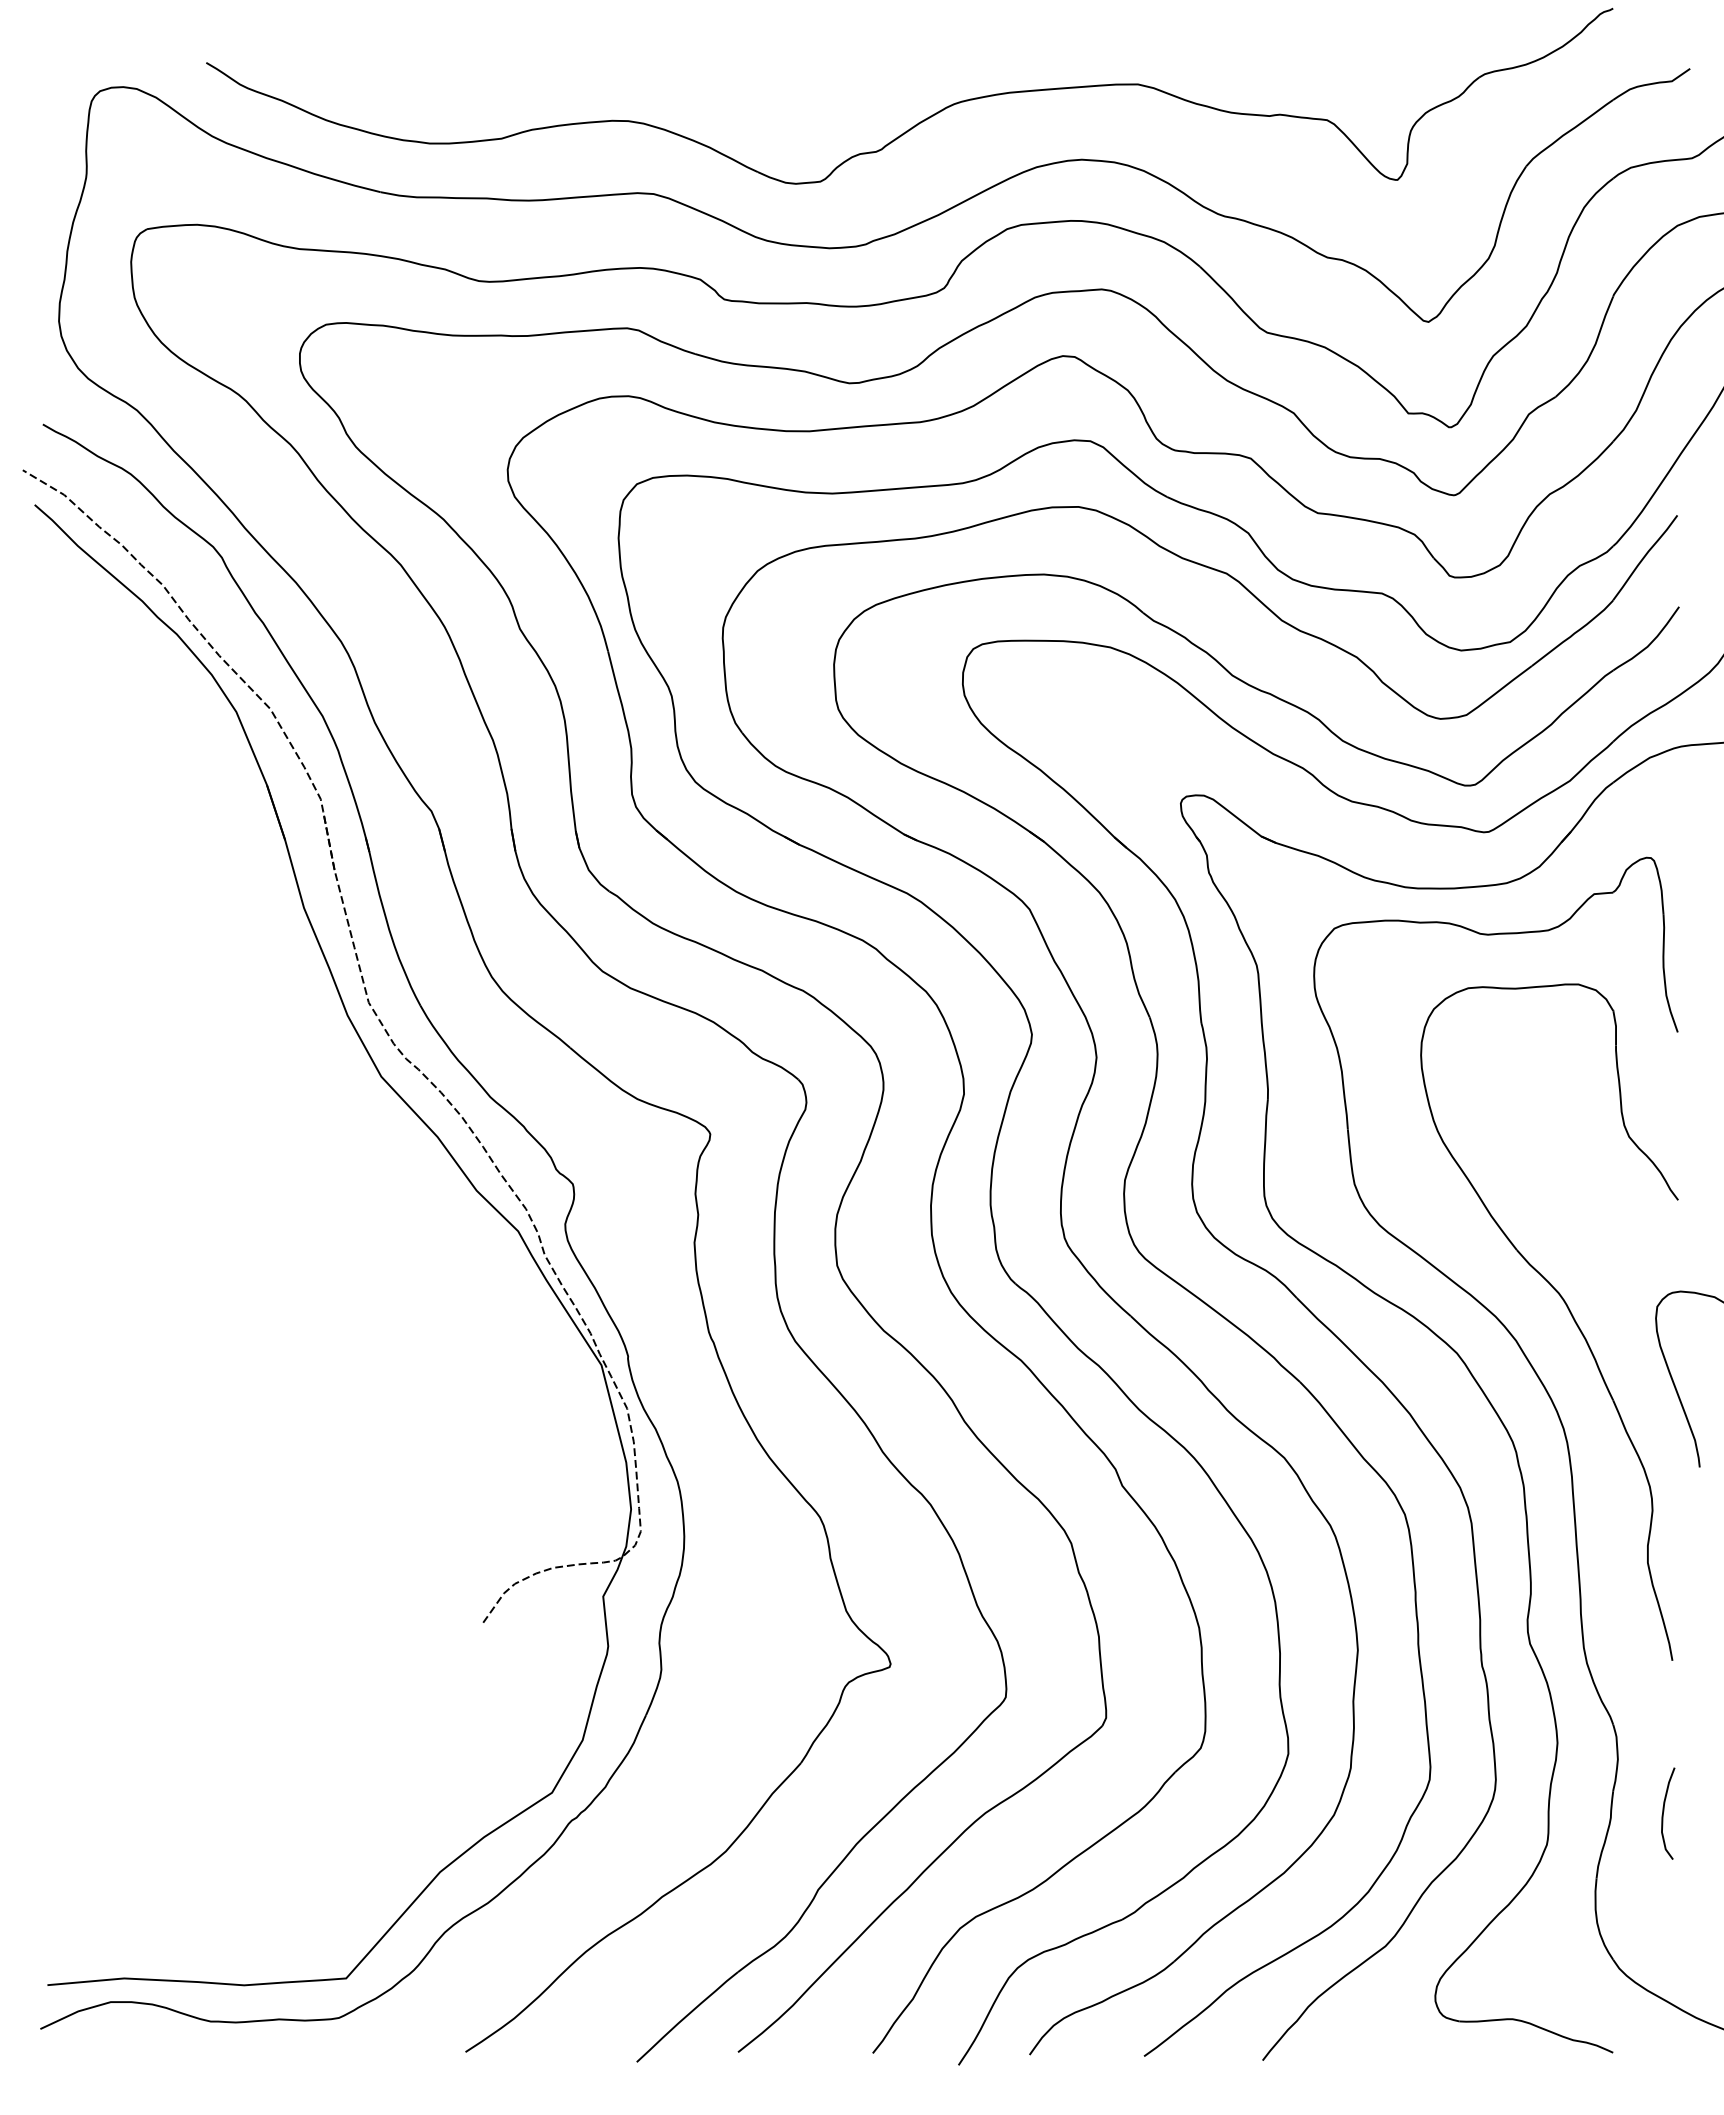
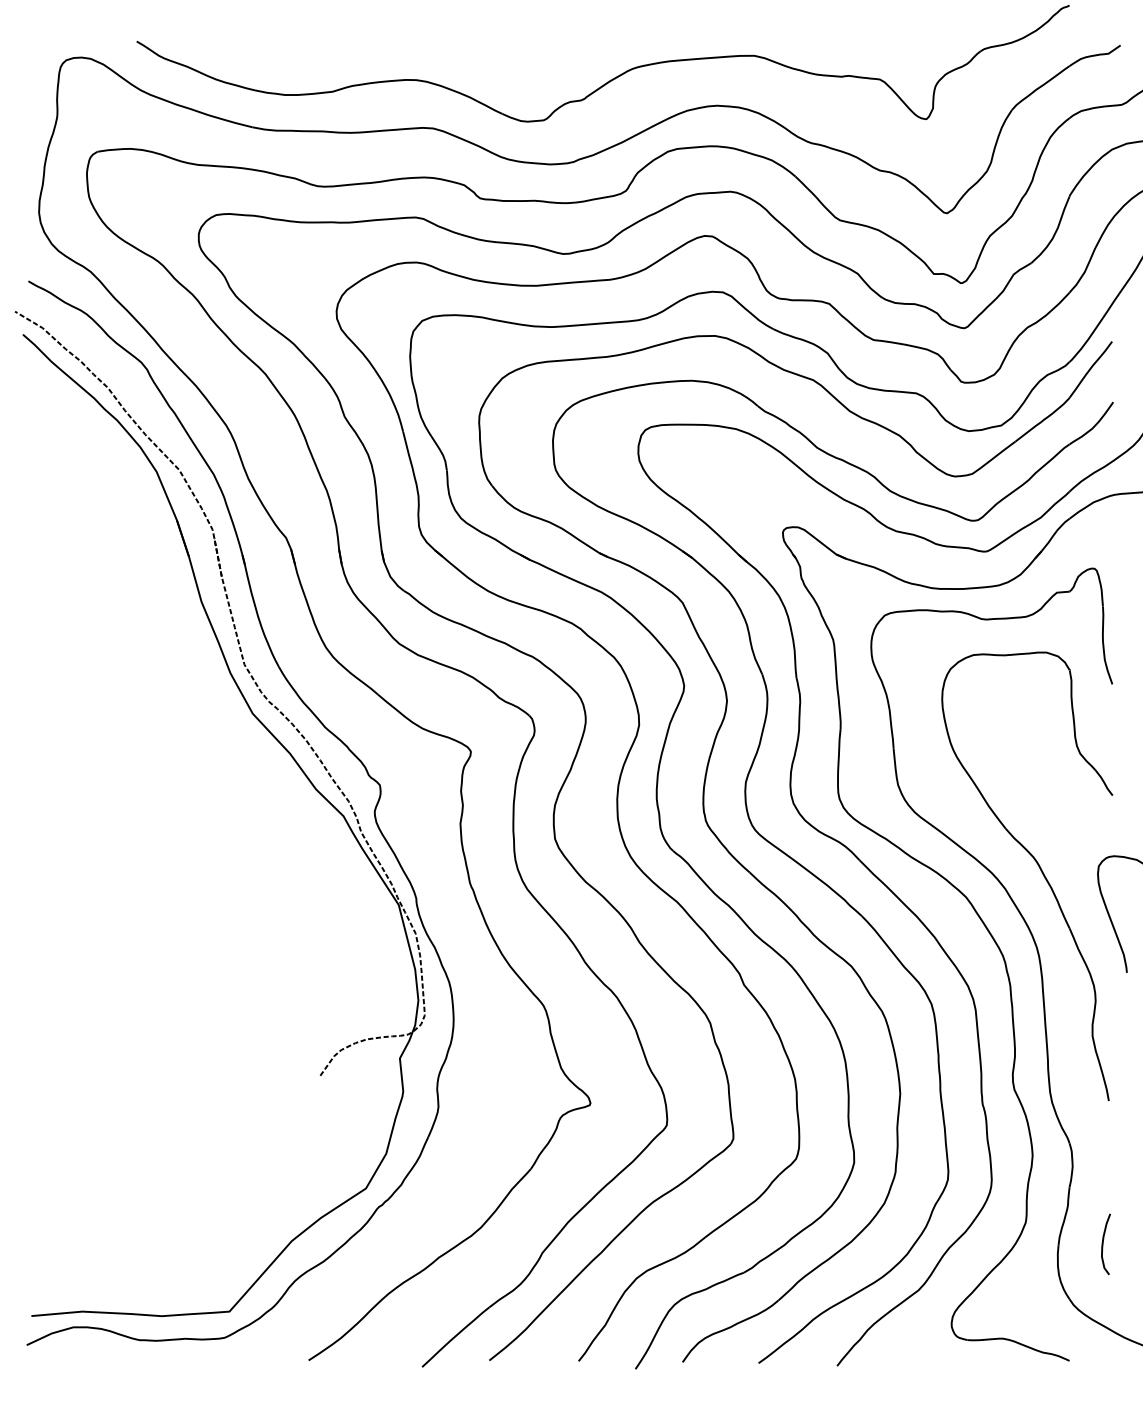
curve: (1664, 1813) -> (1103, 1244), moved

